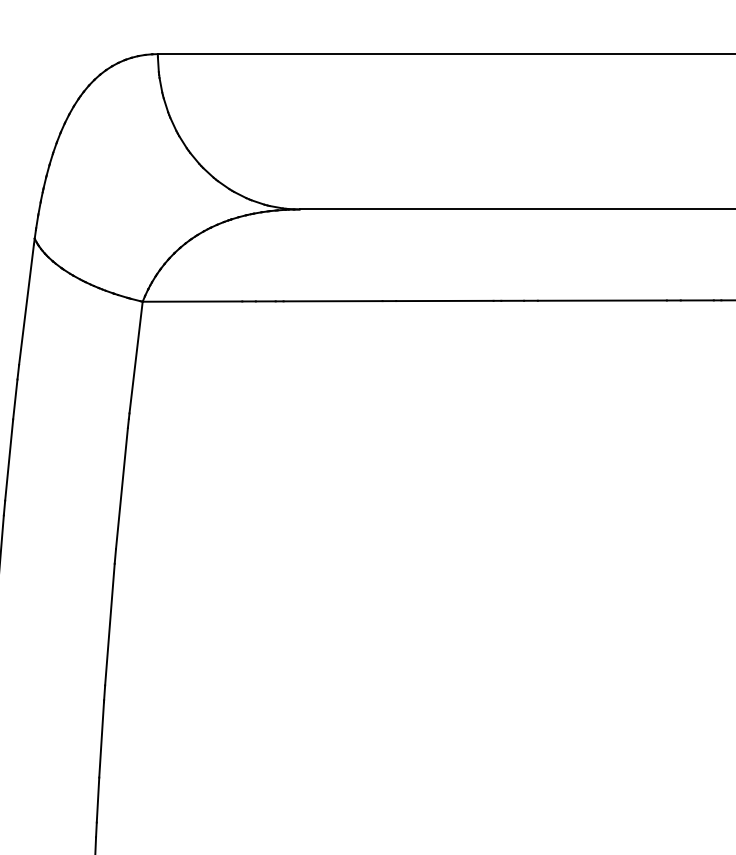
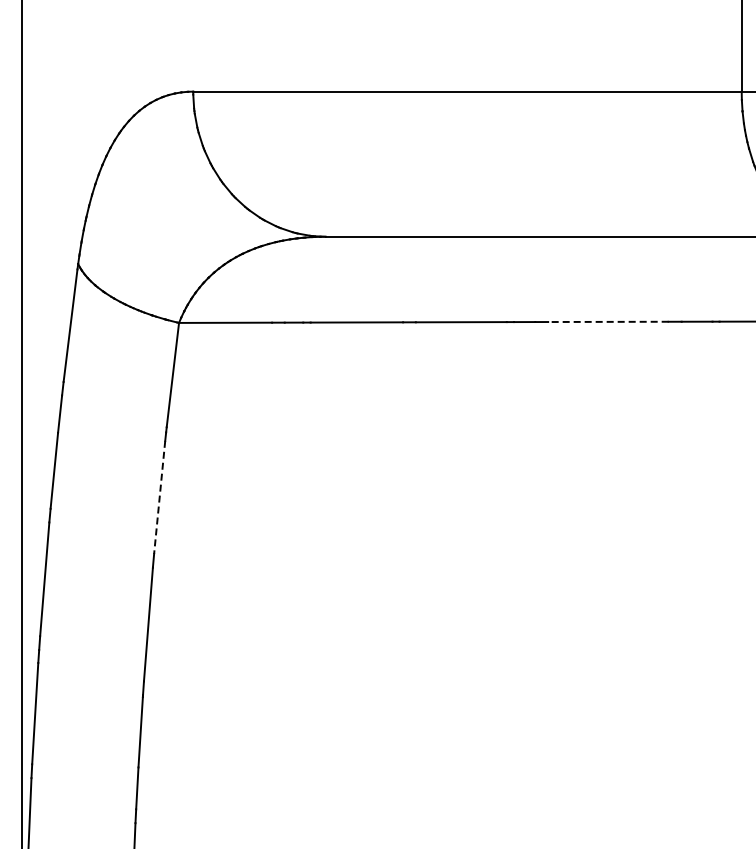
line: (601, 300) -> (607, 321), solid -> dashed
line: (121, 488) -> (159, 497), solid -> dashed

